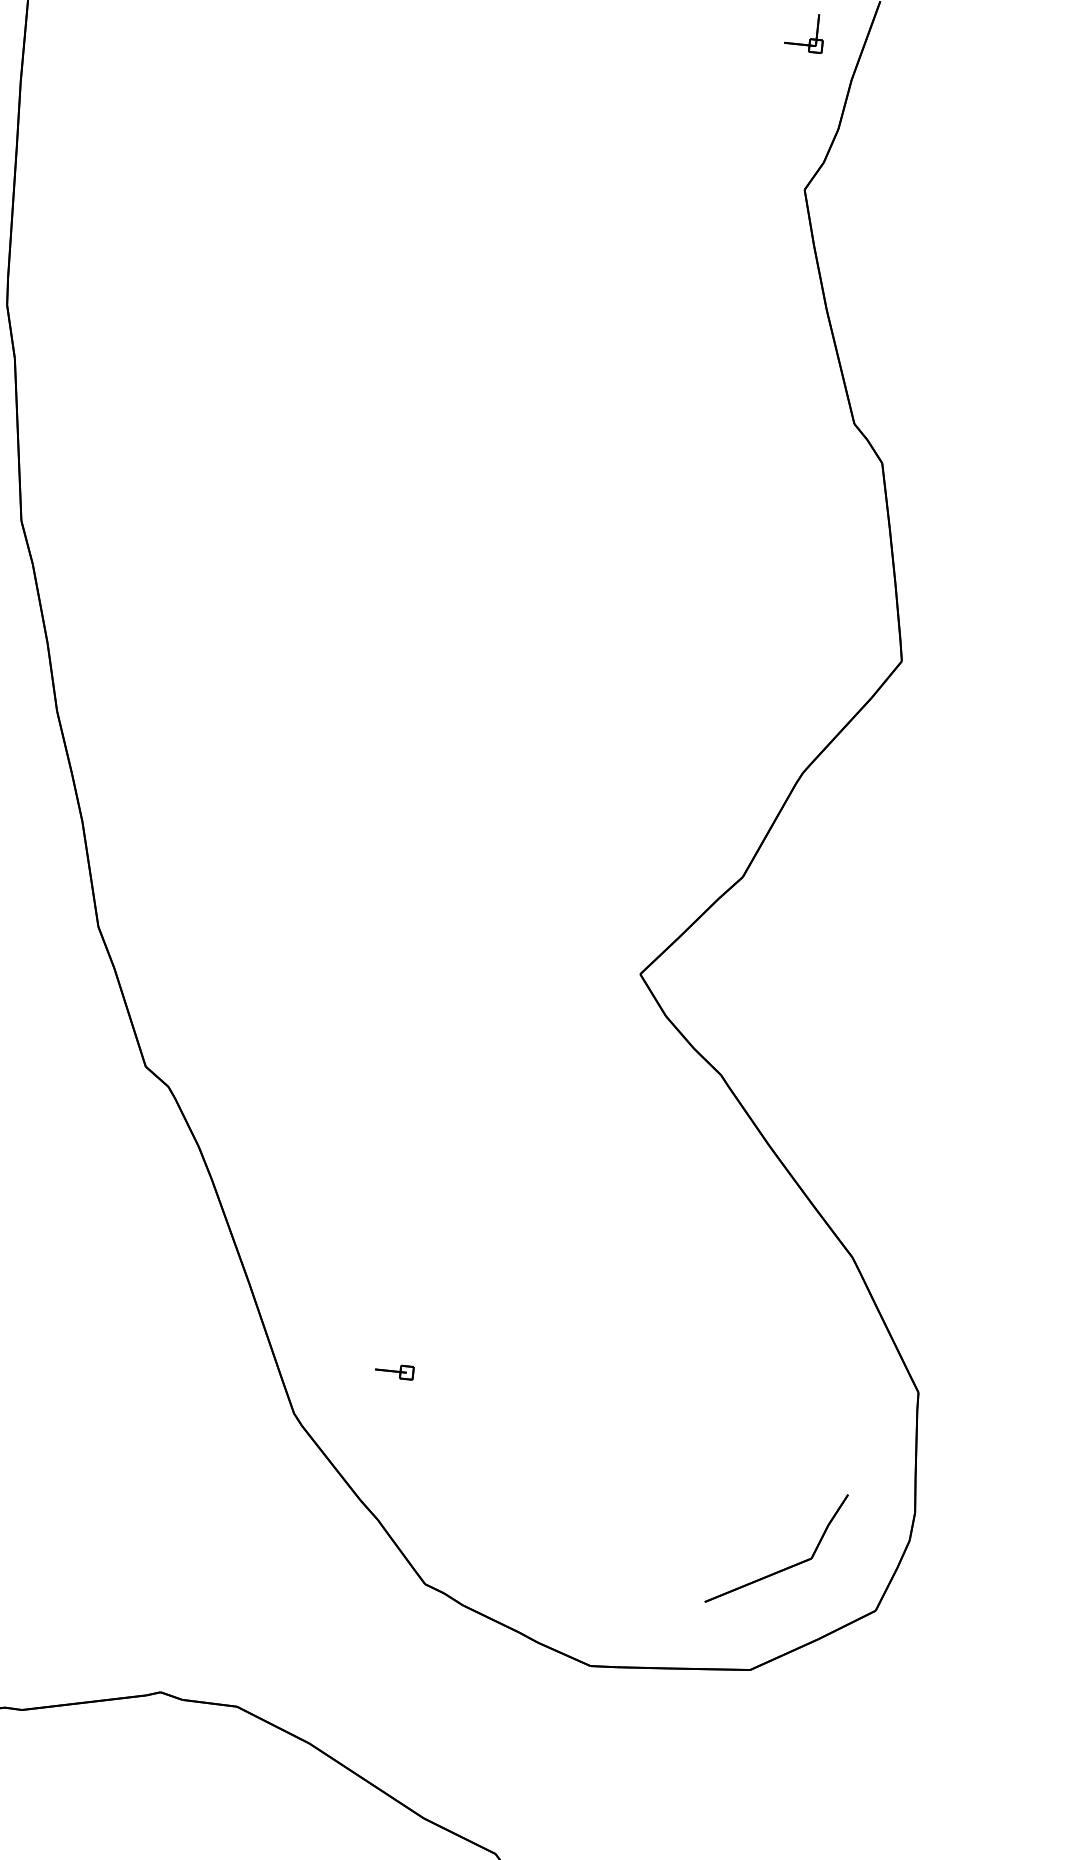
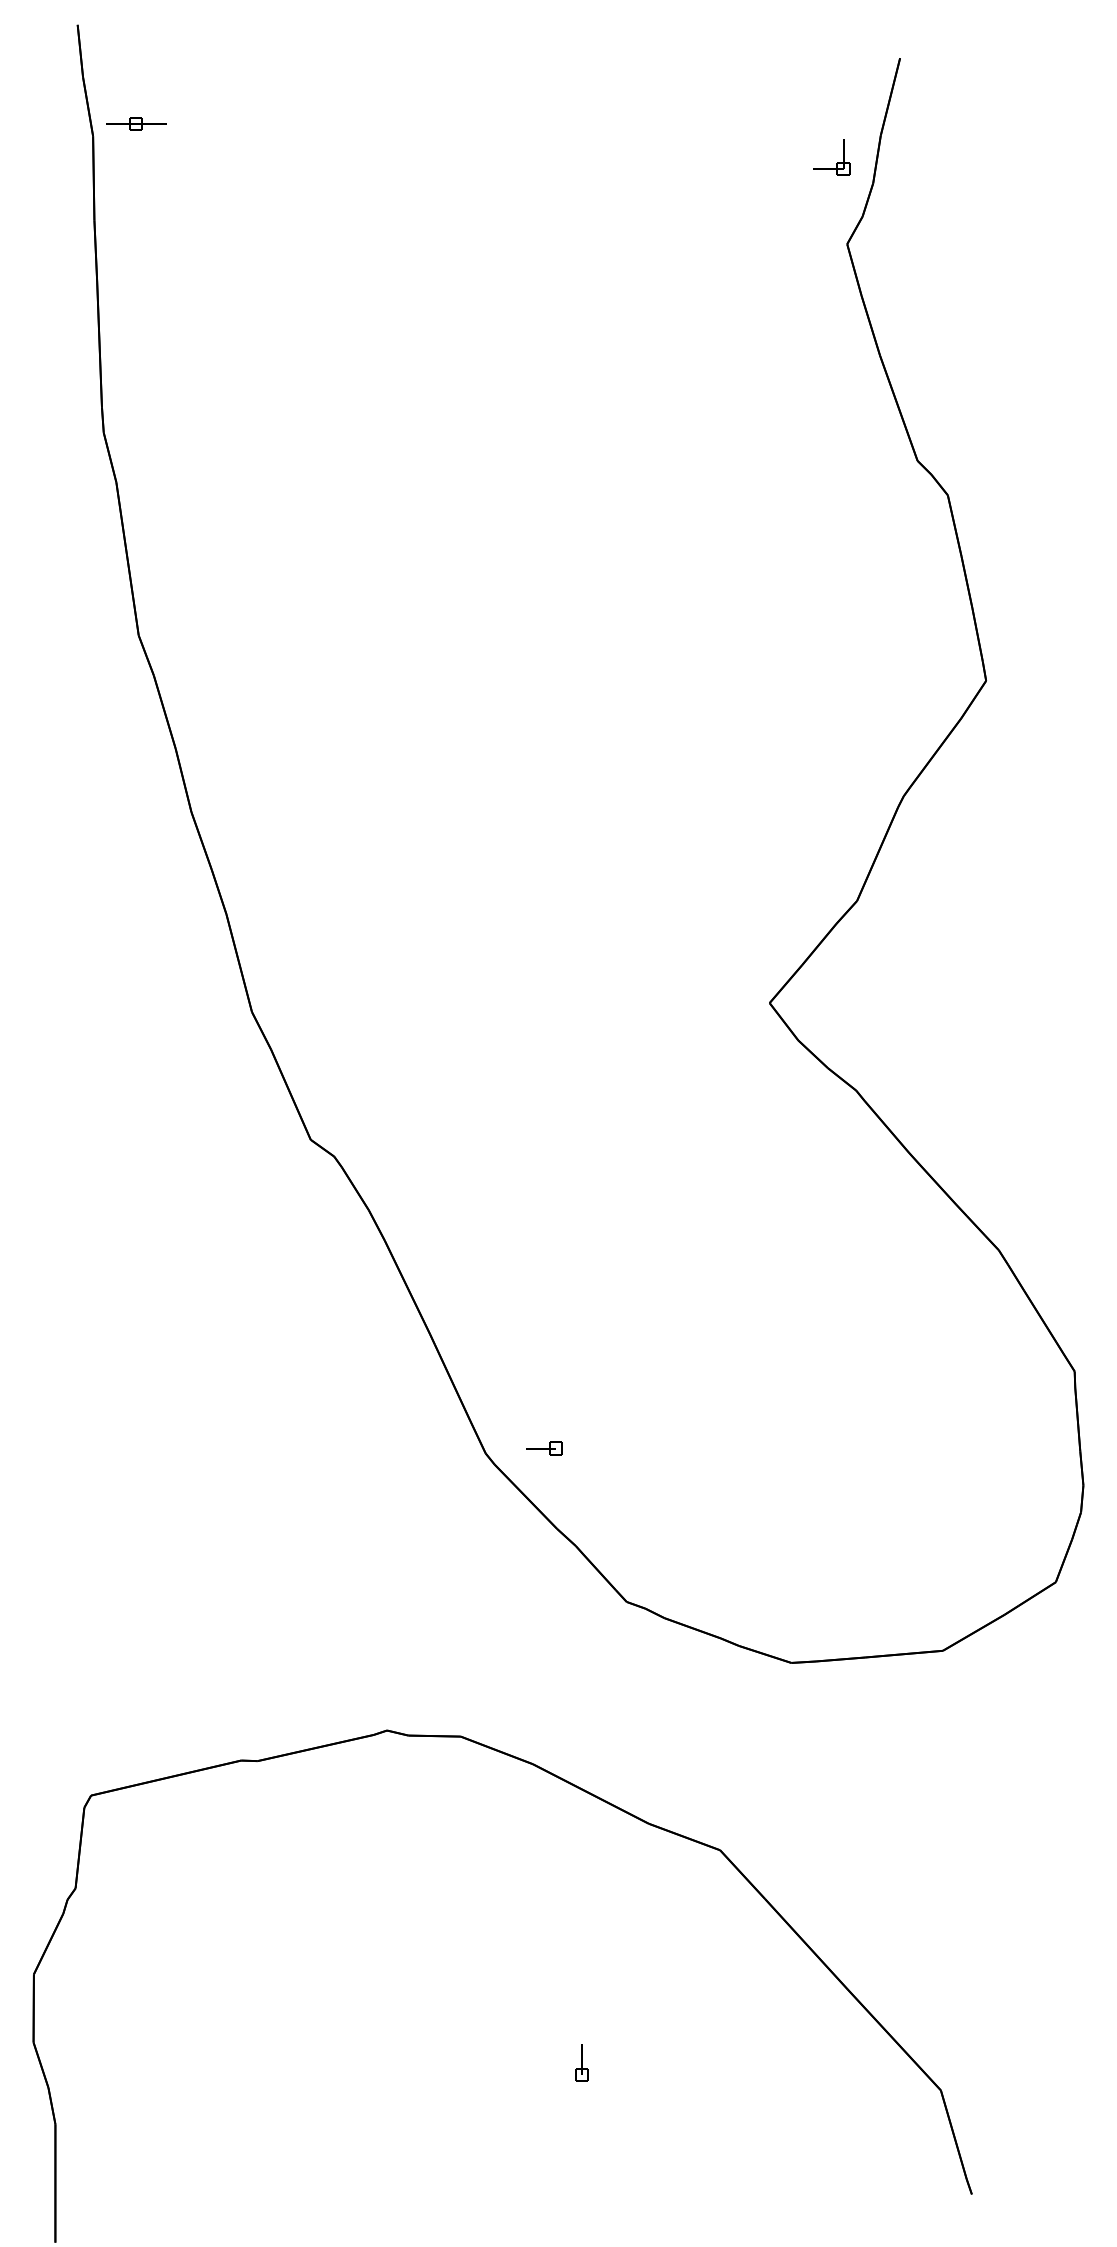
part: (810, 38) -> (837, 162), moved
part: (394, 1371) -> (544, 1448), moved
part: (783, 1568) -> (964, 1551), removed

